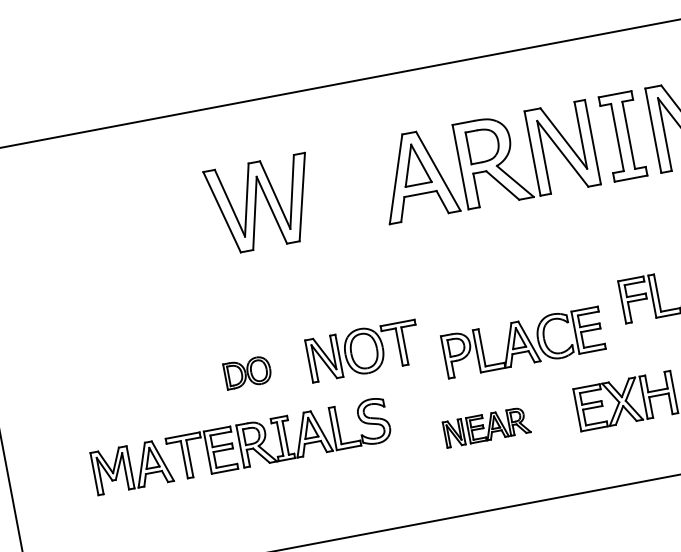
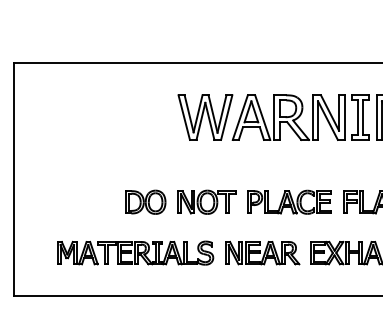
part: (262, 204) -> (205, 117), moved
part: (522, 341) -> (289, 201), moved
part: (246, 371) -> (145, 201), size x1.67
part: (486, 426) -> (262, 252), size x1.67
part: (241, 445) -> (135, 252), moved

